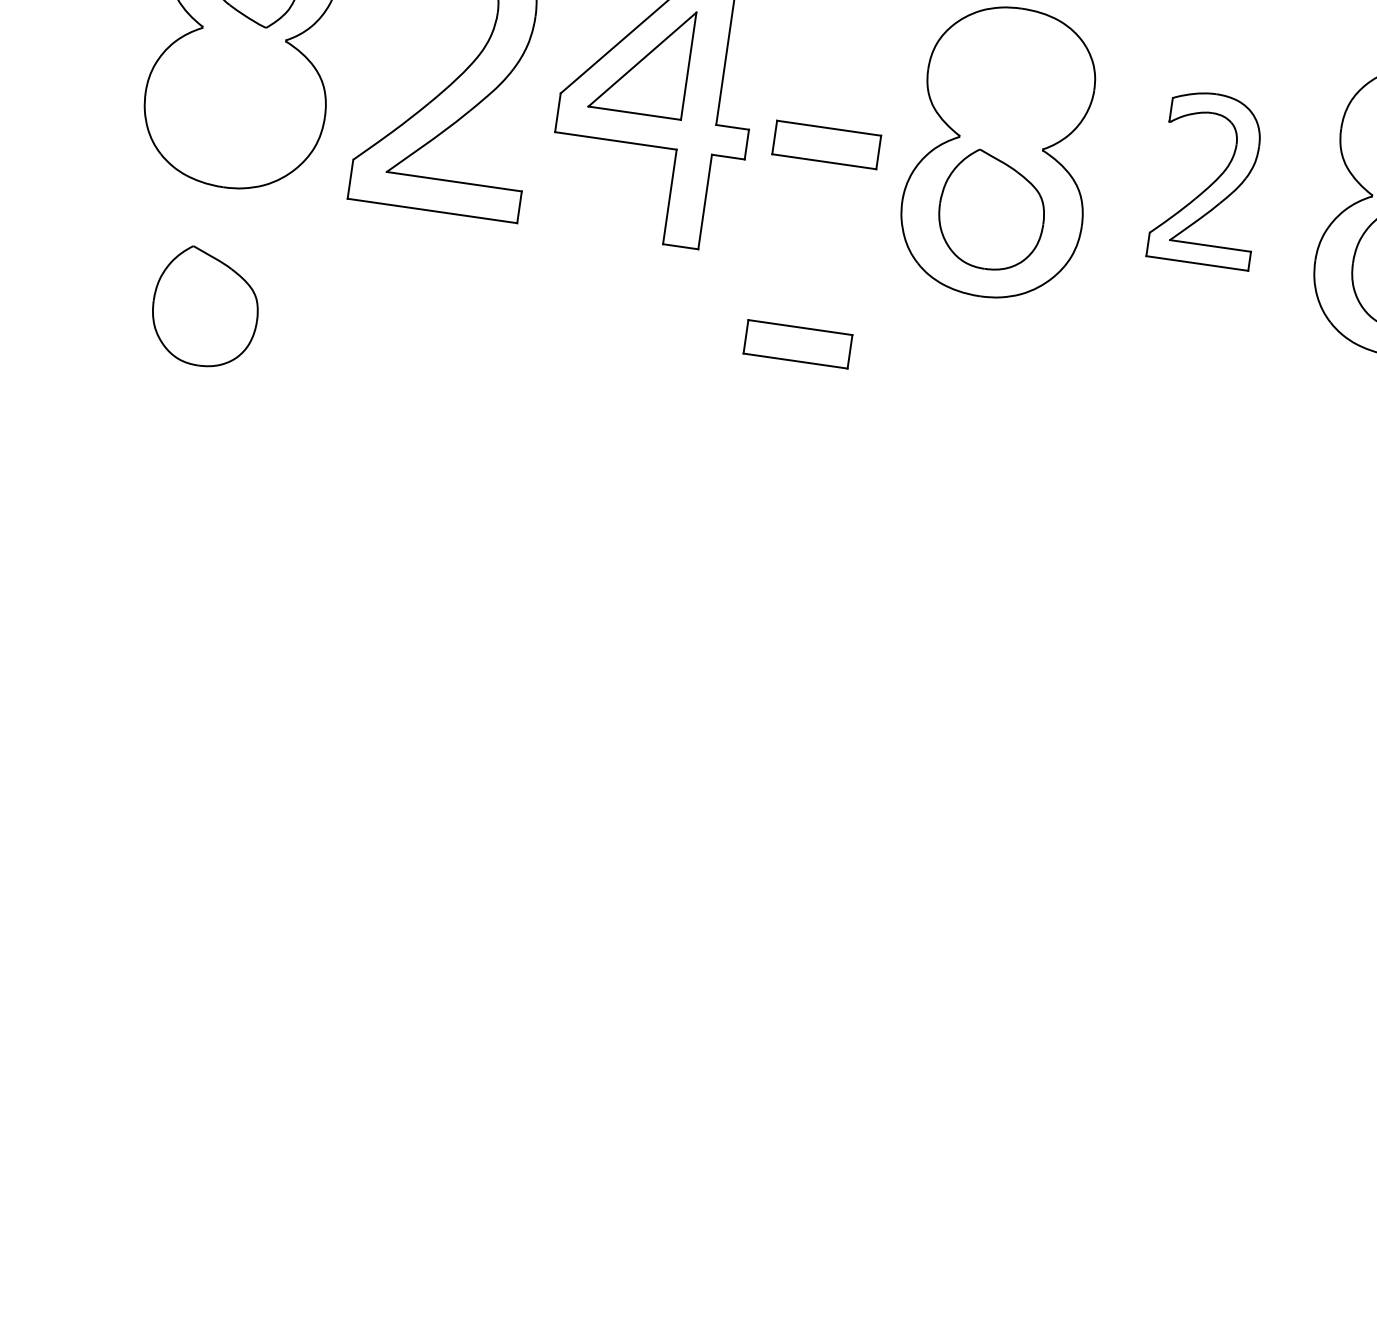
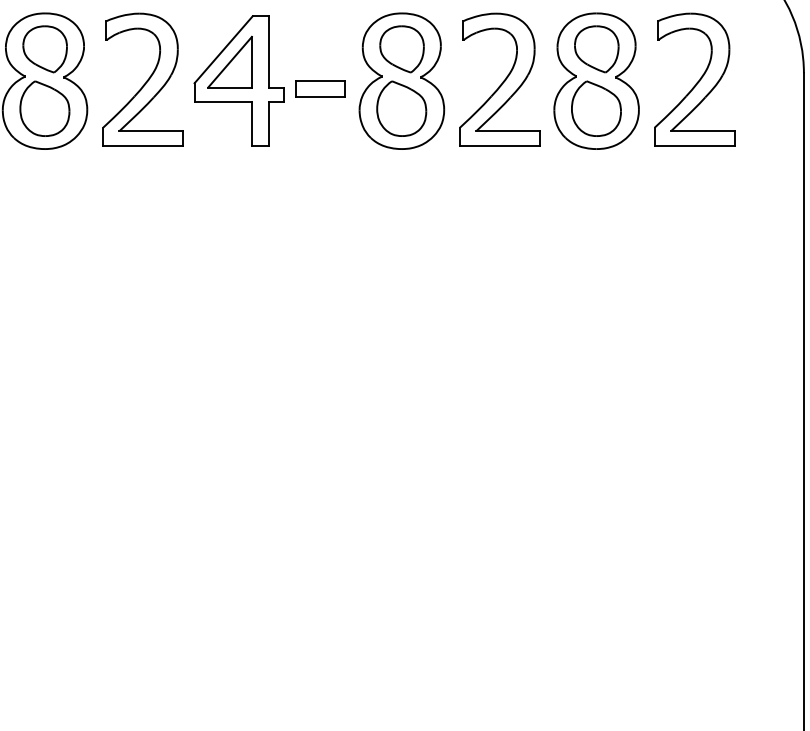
part: (1009, 85) -> (401, 49), added
part: (1208, 178) -> (499, 79), size x1.67
part: (205, 306) -> (44, 108), moved
part: (797, 342) -> (320, 182), removed

